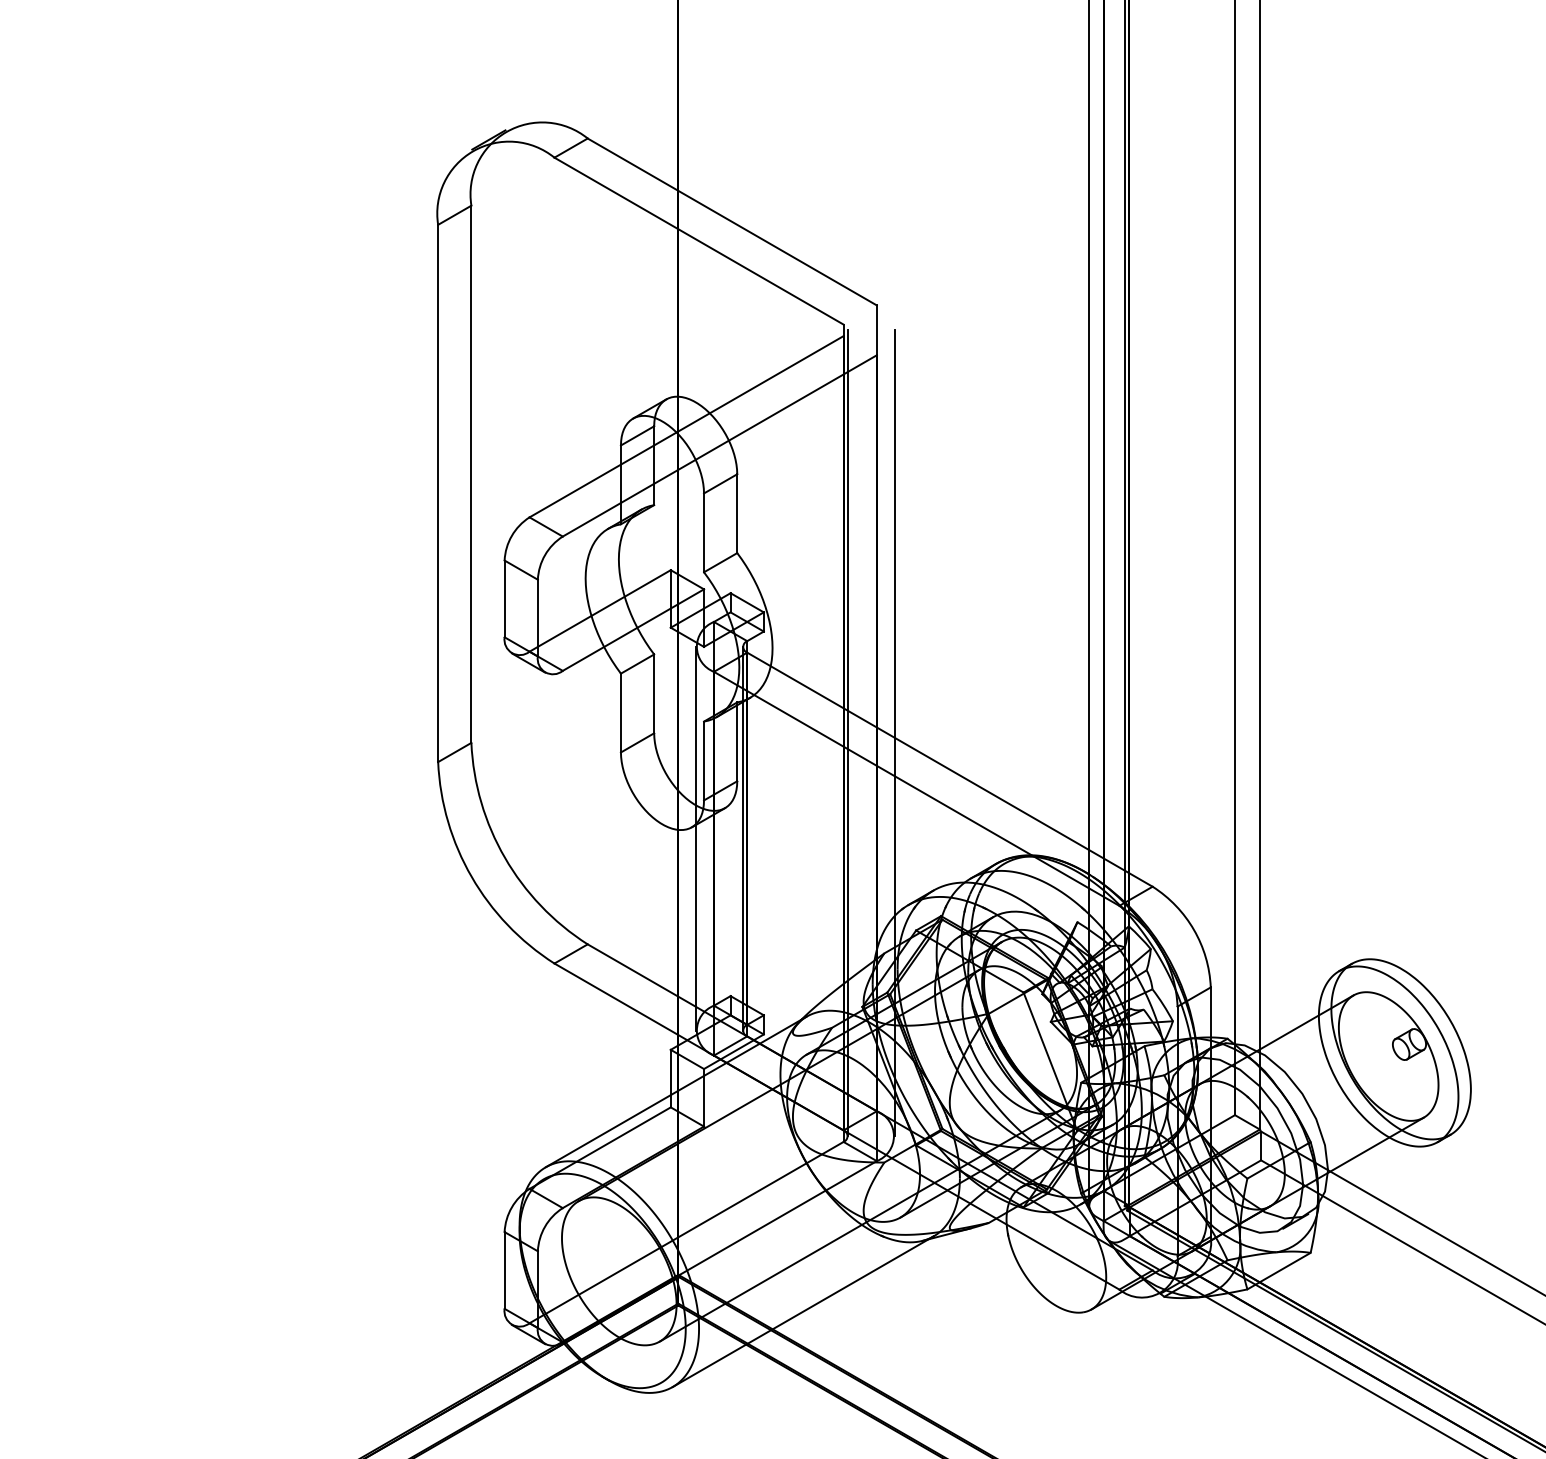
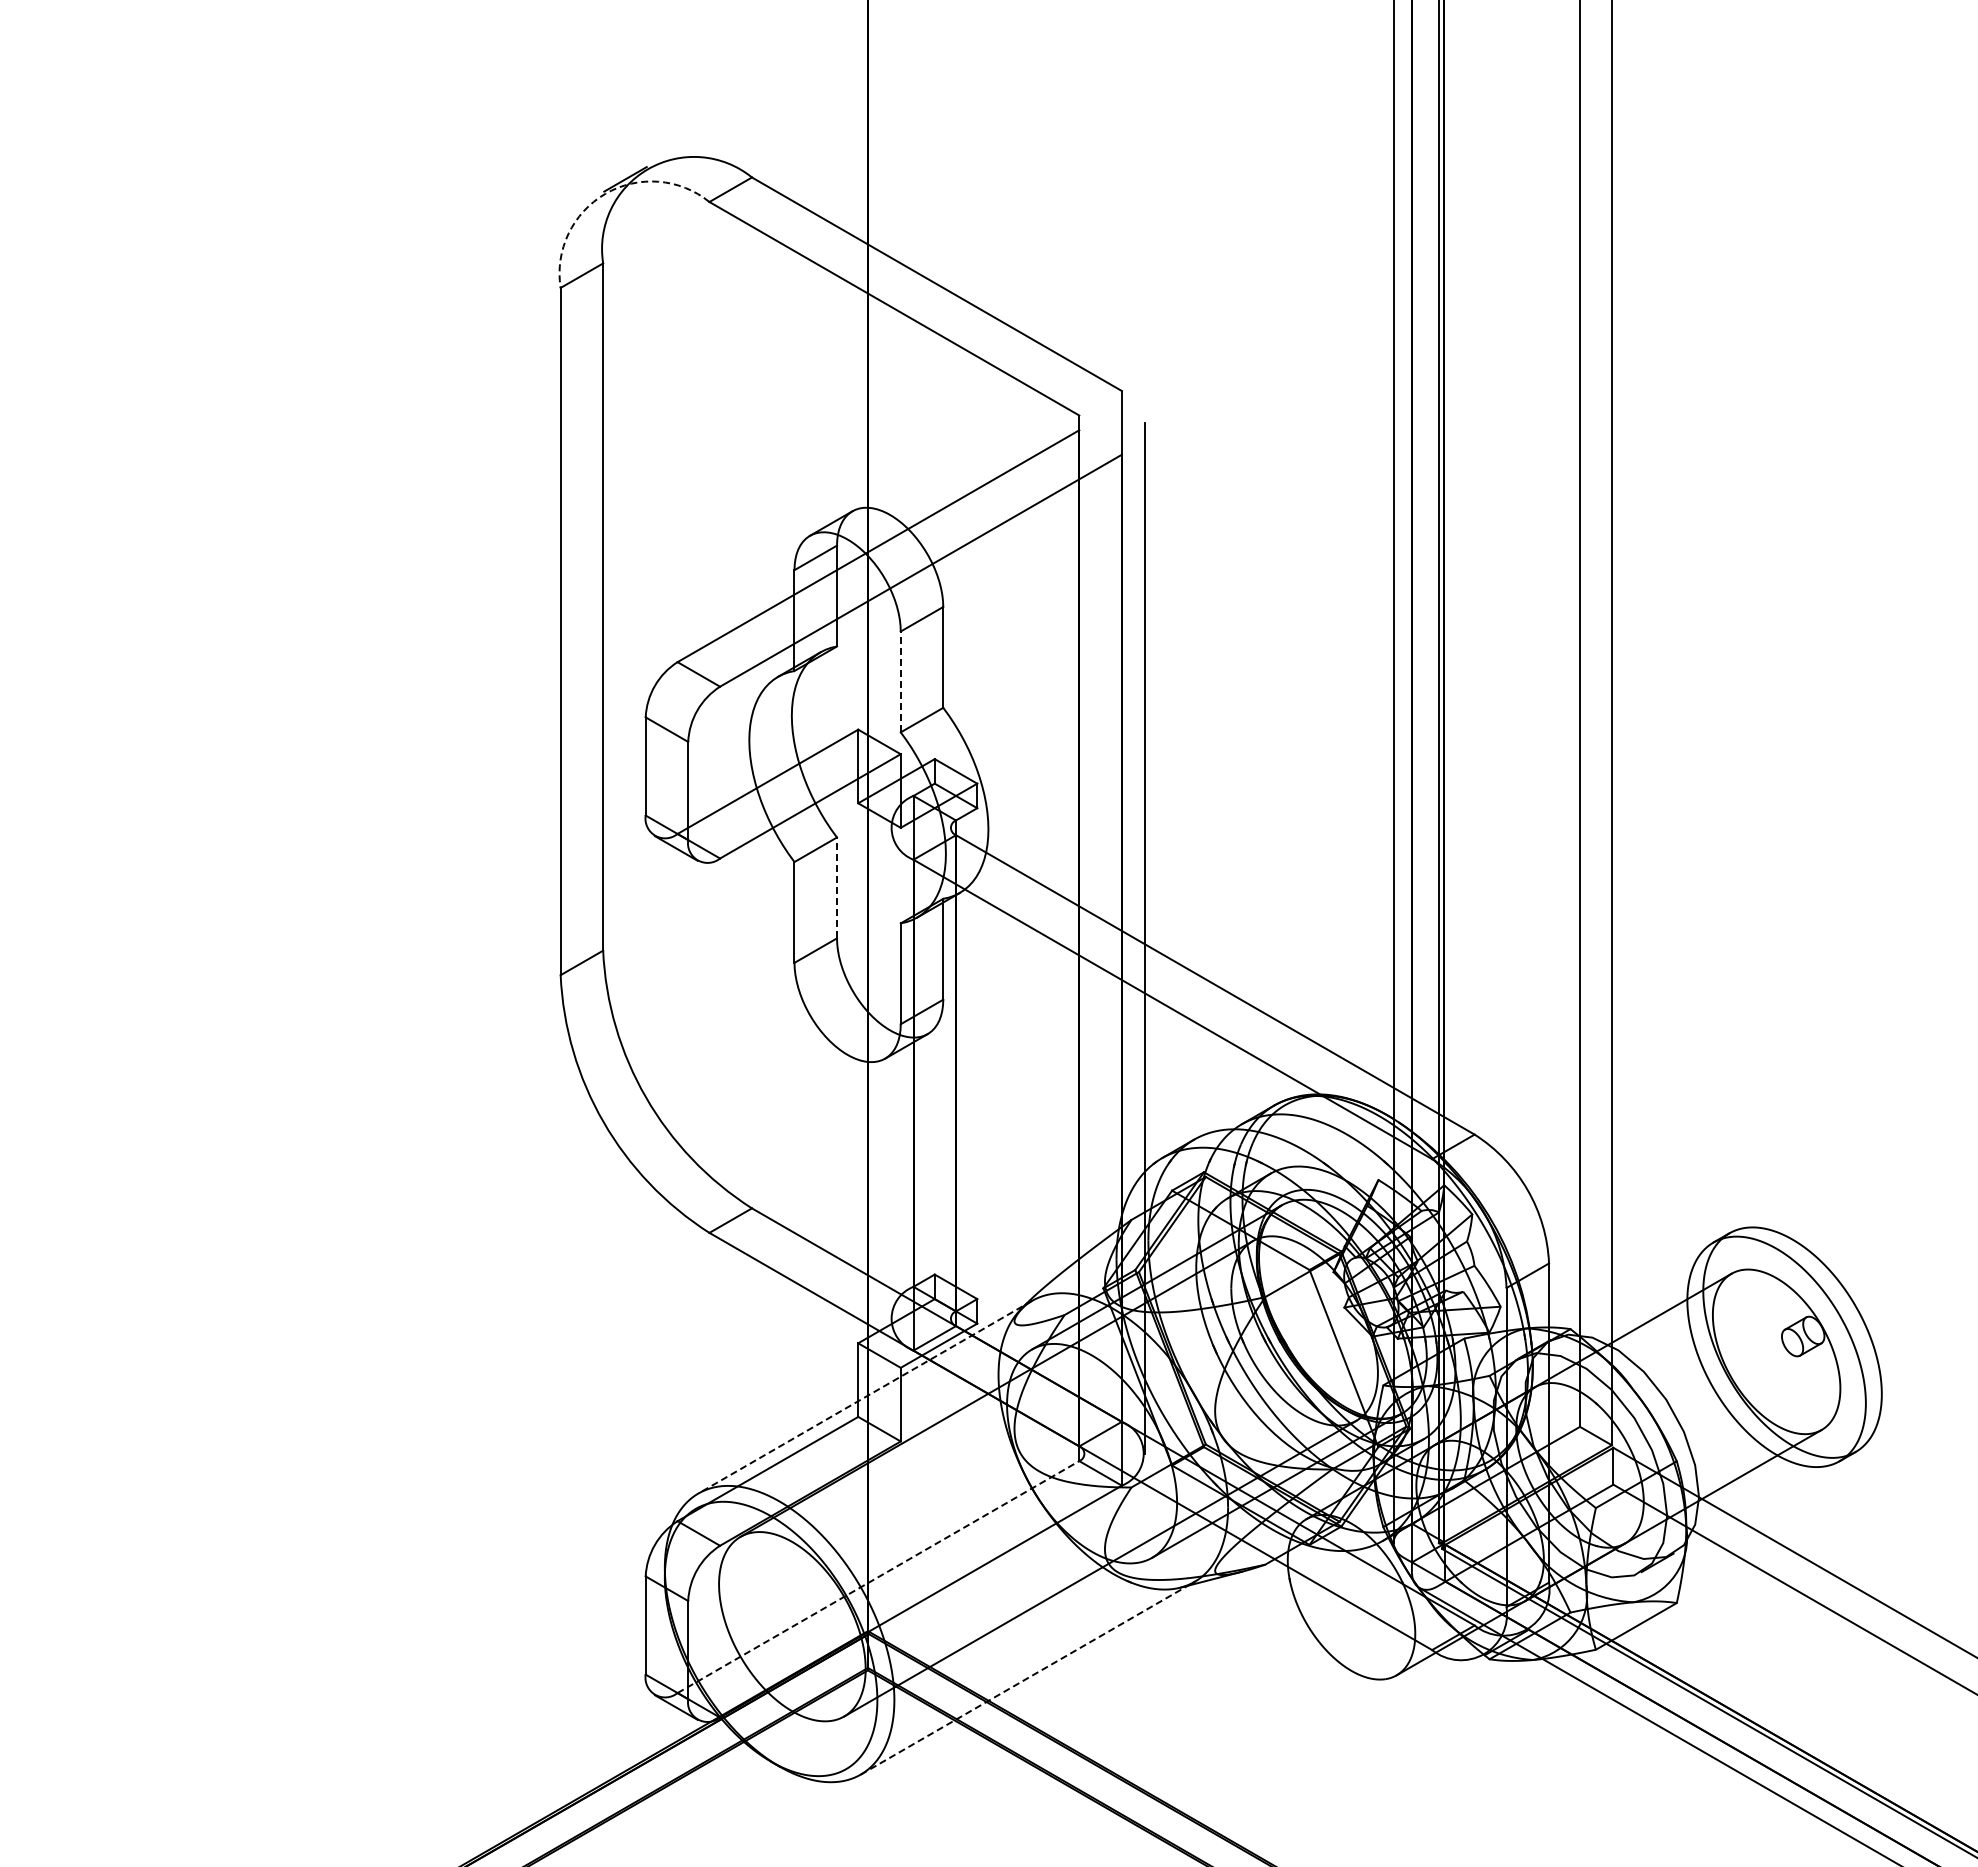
arc: (473, 151) -> (605, 193), solid -> dashed
line: (703, 532) -> (900, 681), solid -> dashed
line: (654, 693) -> (837, 887), solid -> dashed
line: (847, 732) -> (1084, 937), removed
line: (696, 838) -> (890, 1072), removed
line: (742, 838) -> (950, 1072), removed
line: (676, 1092) -> (865, 1397), solid -> dashed
line: (686, 1232) -> (878, 1577), solid -> dashed
line: (803, 1311) -> (1027, 1678), solid -> dashed

